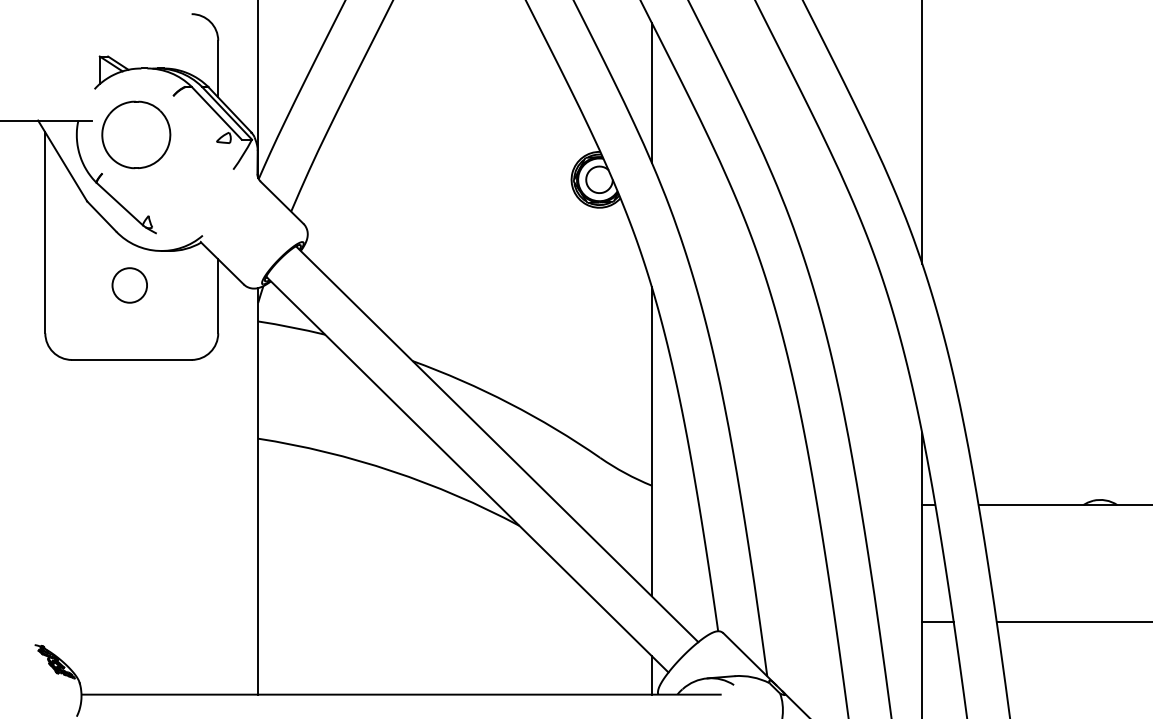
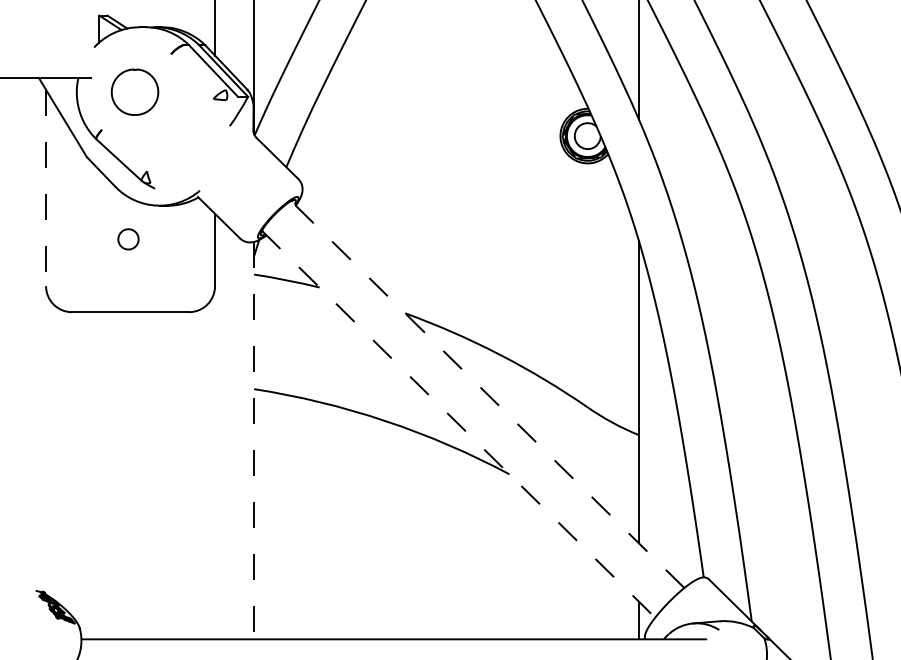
part: (136, 134) -> (135, 91), size x0.7
line: (45, 233) -> (46, 188), solid -> dashed
circle: (129, 285) -> (128, 239), size x0.6
line: (496, 443) -> (487, 393), solid -> dashed
line: (467, 474) -> (458, 424), solid -> dashed
line: (258, 491) -> (254, 440), solid -> dashed

